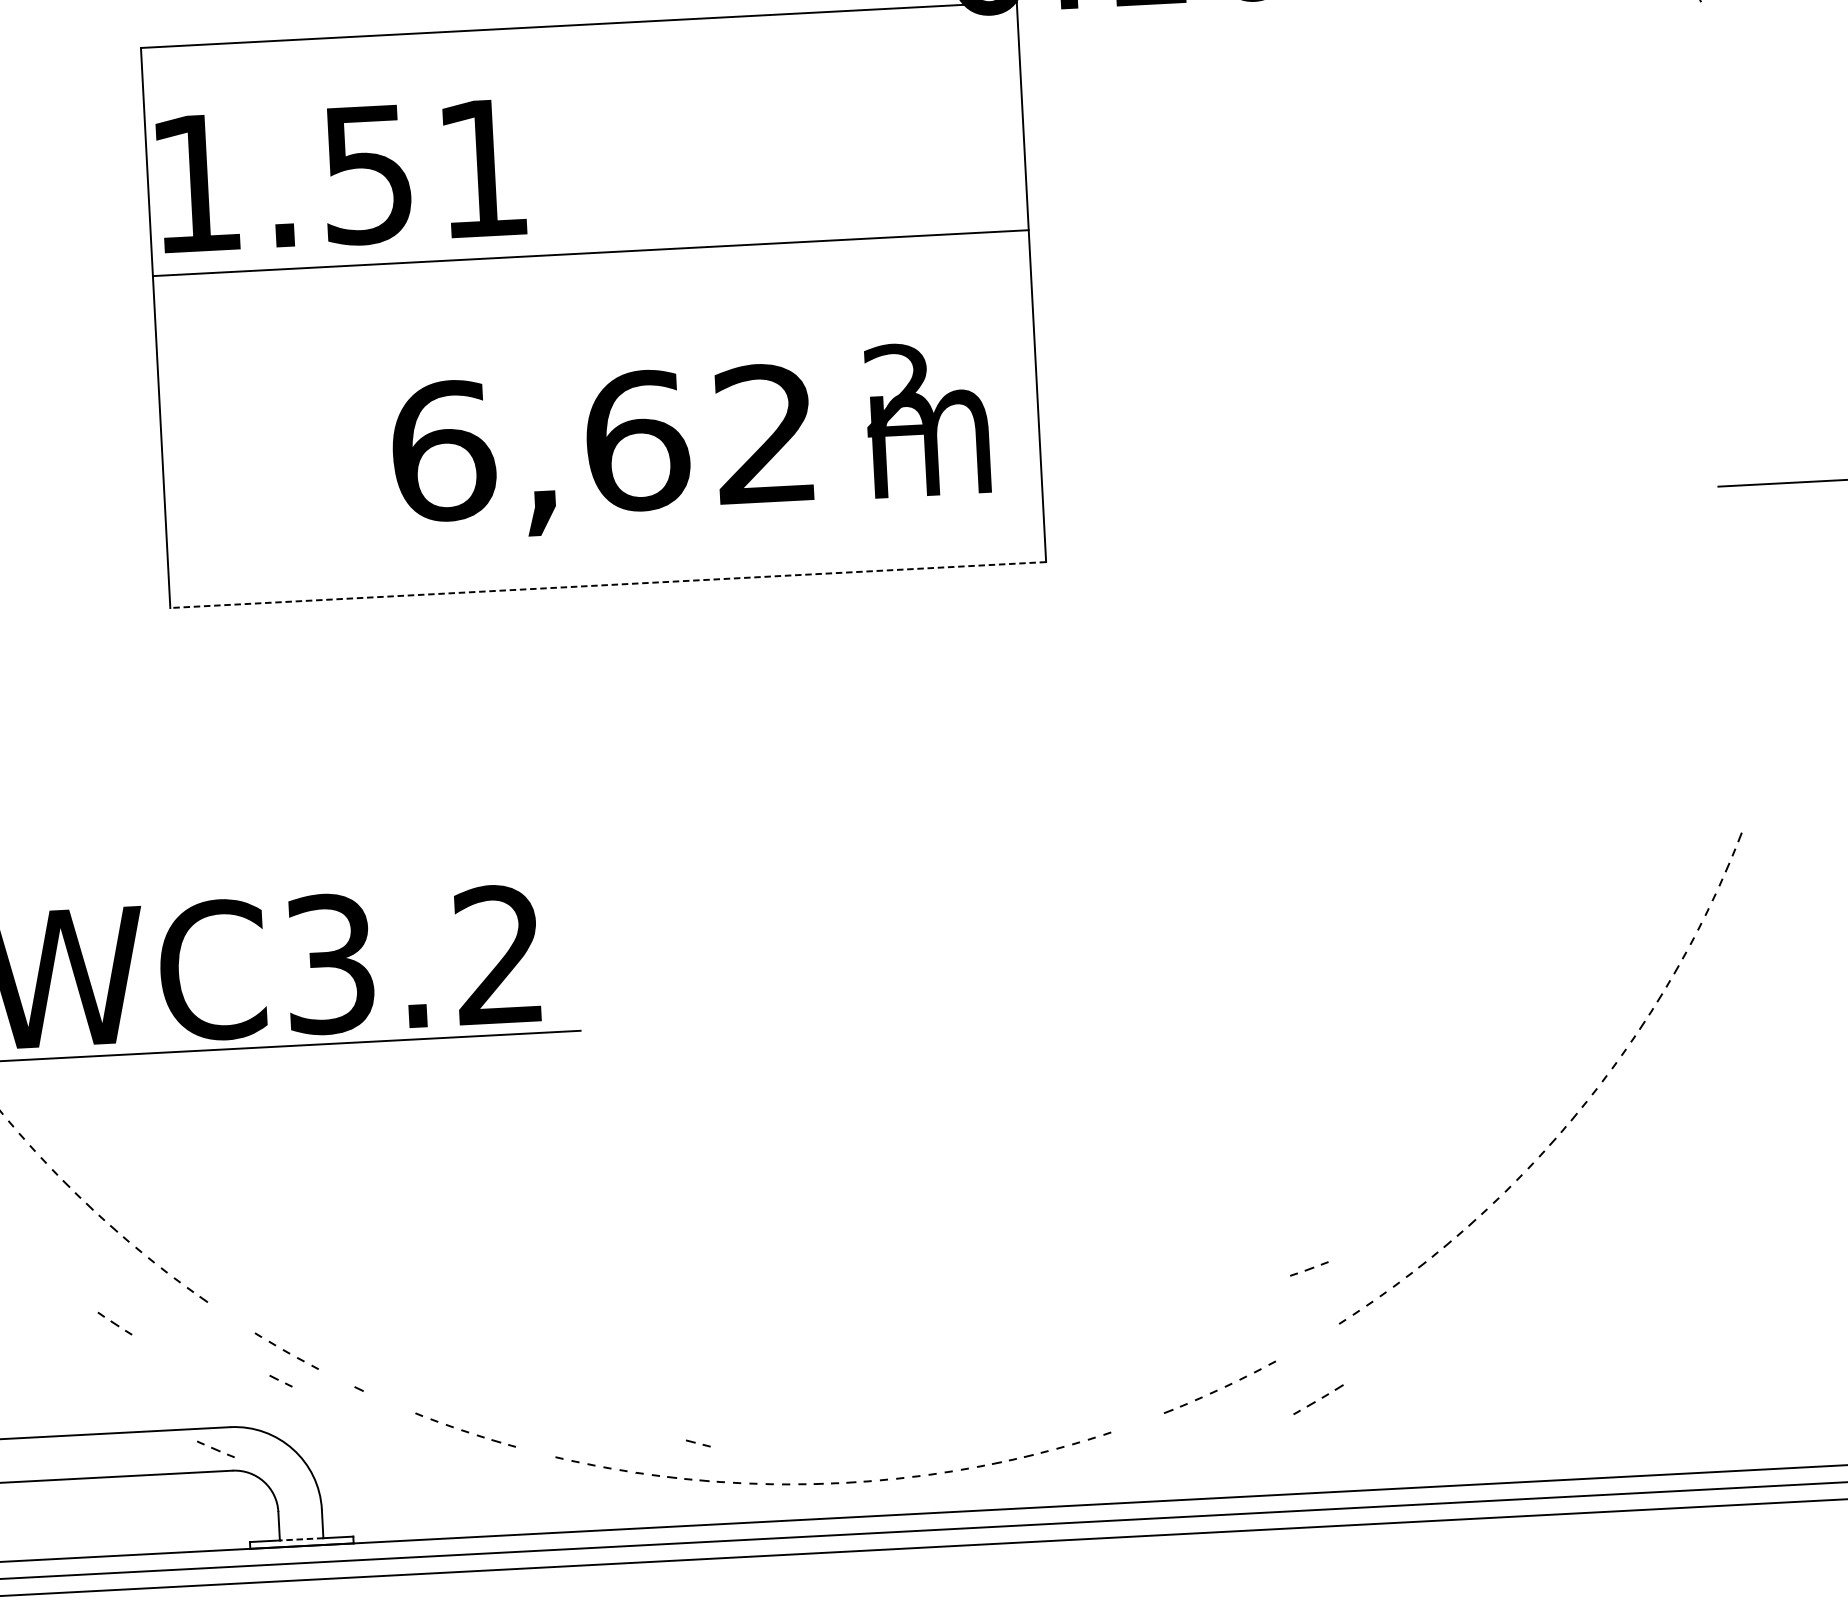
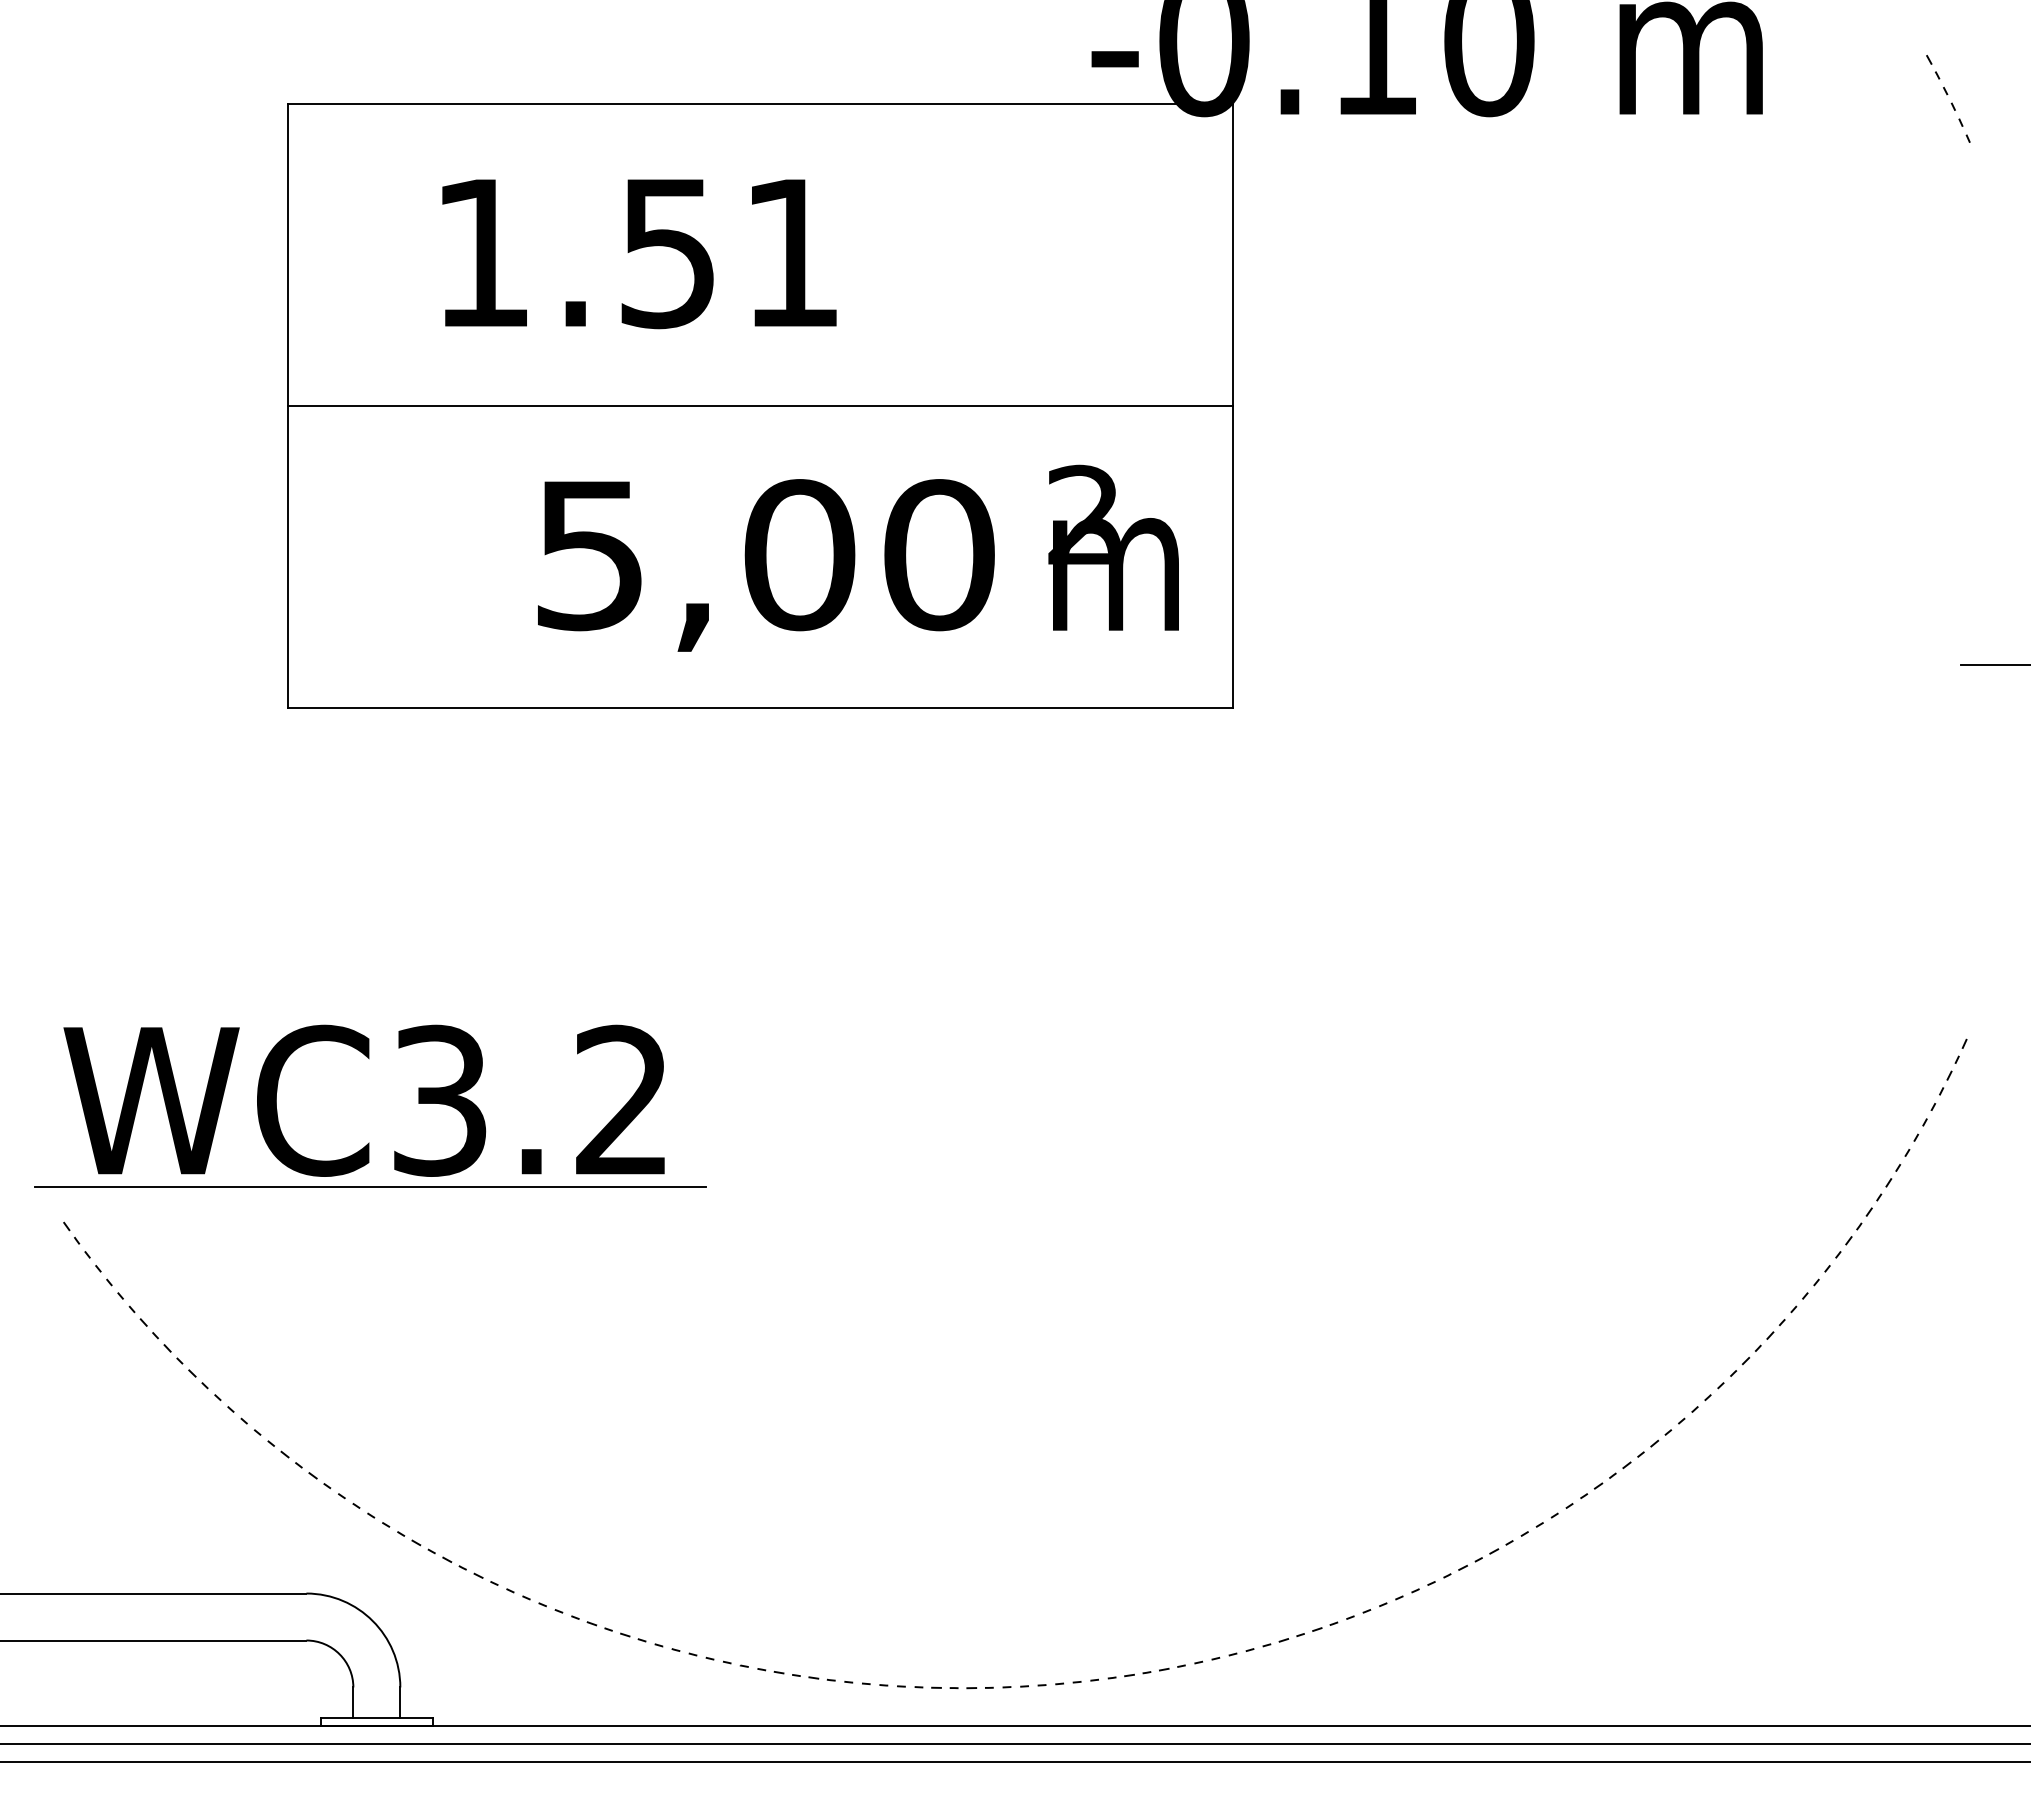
text: (341, 177) -> (639, 254), moved
line: (590, 253) -> (760, 406), moved
text: (605, 443) -> (765, 555), 6,62 -> 5,00
line: (608, 585) -> (760, 708), dashed -> solid
part: (1309, 1269) -> (1283, 1640), moved
part: (115, 1323) -> (313, 1475), moved
part: (280, 1380) -> (423, 1546), moved
part: (1318, 1399) -> (1471, 1563), moved
part: (698, 1443) -> (633, 1637), moved
part: (215, 1449) -> (478, 1575), moved
line: (301, 1539) -> (376, 1718), dashed -> solid

